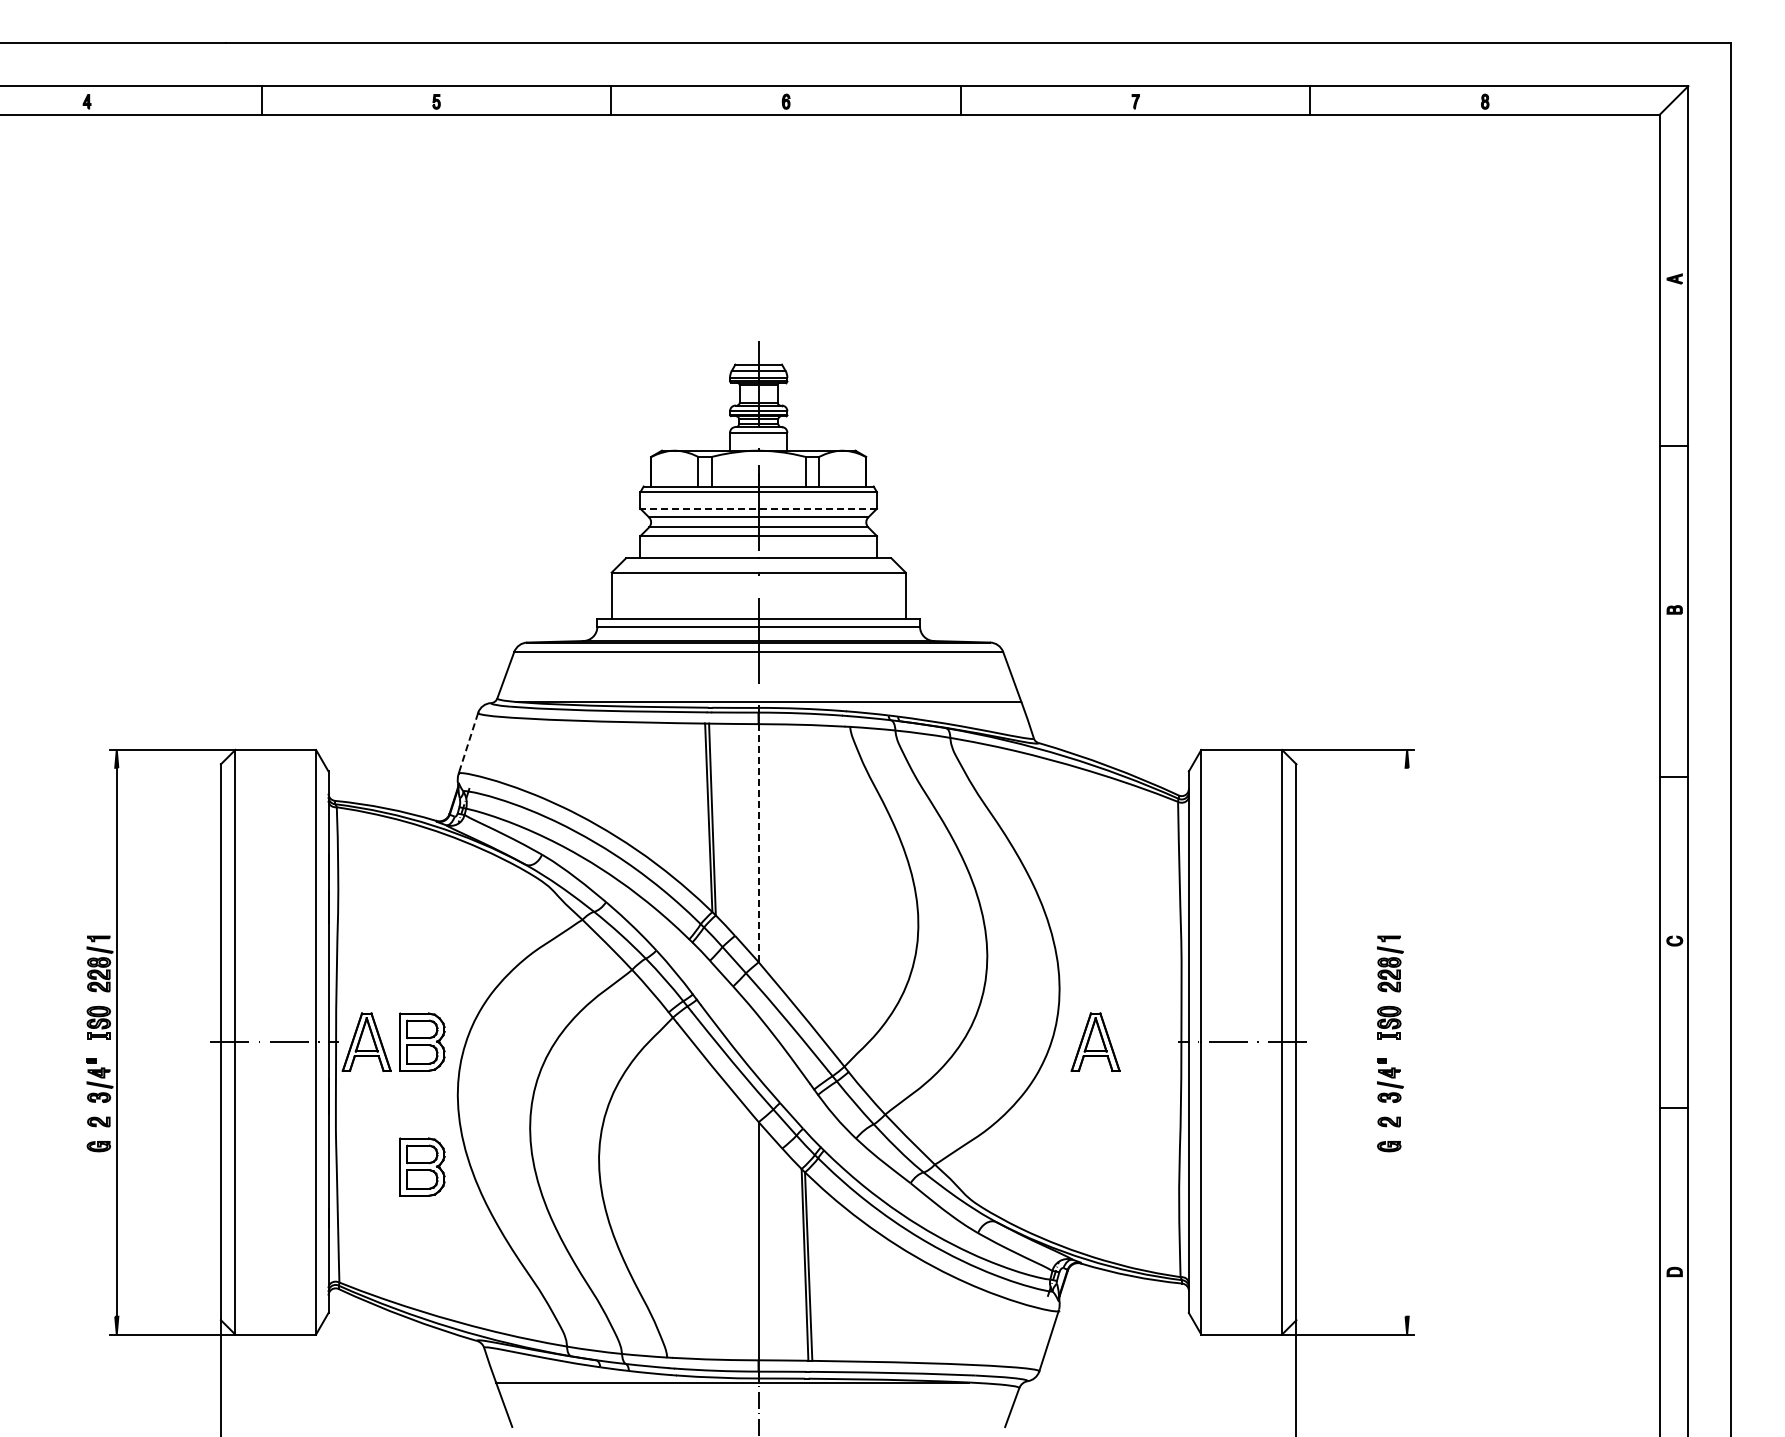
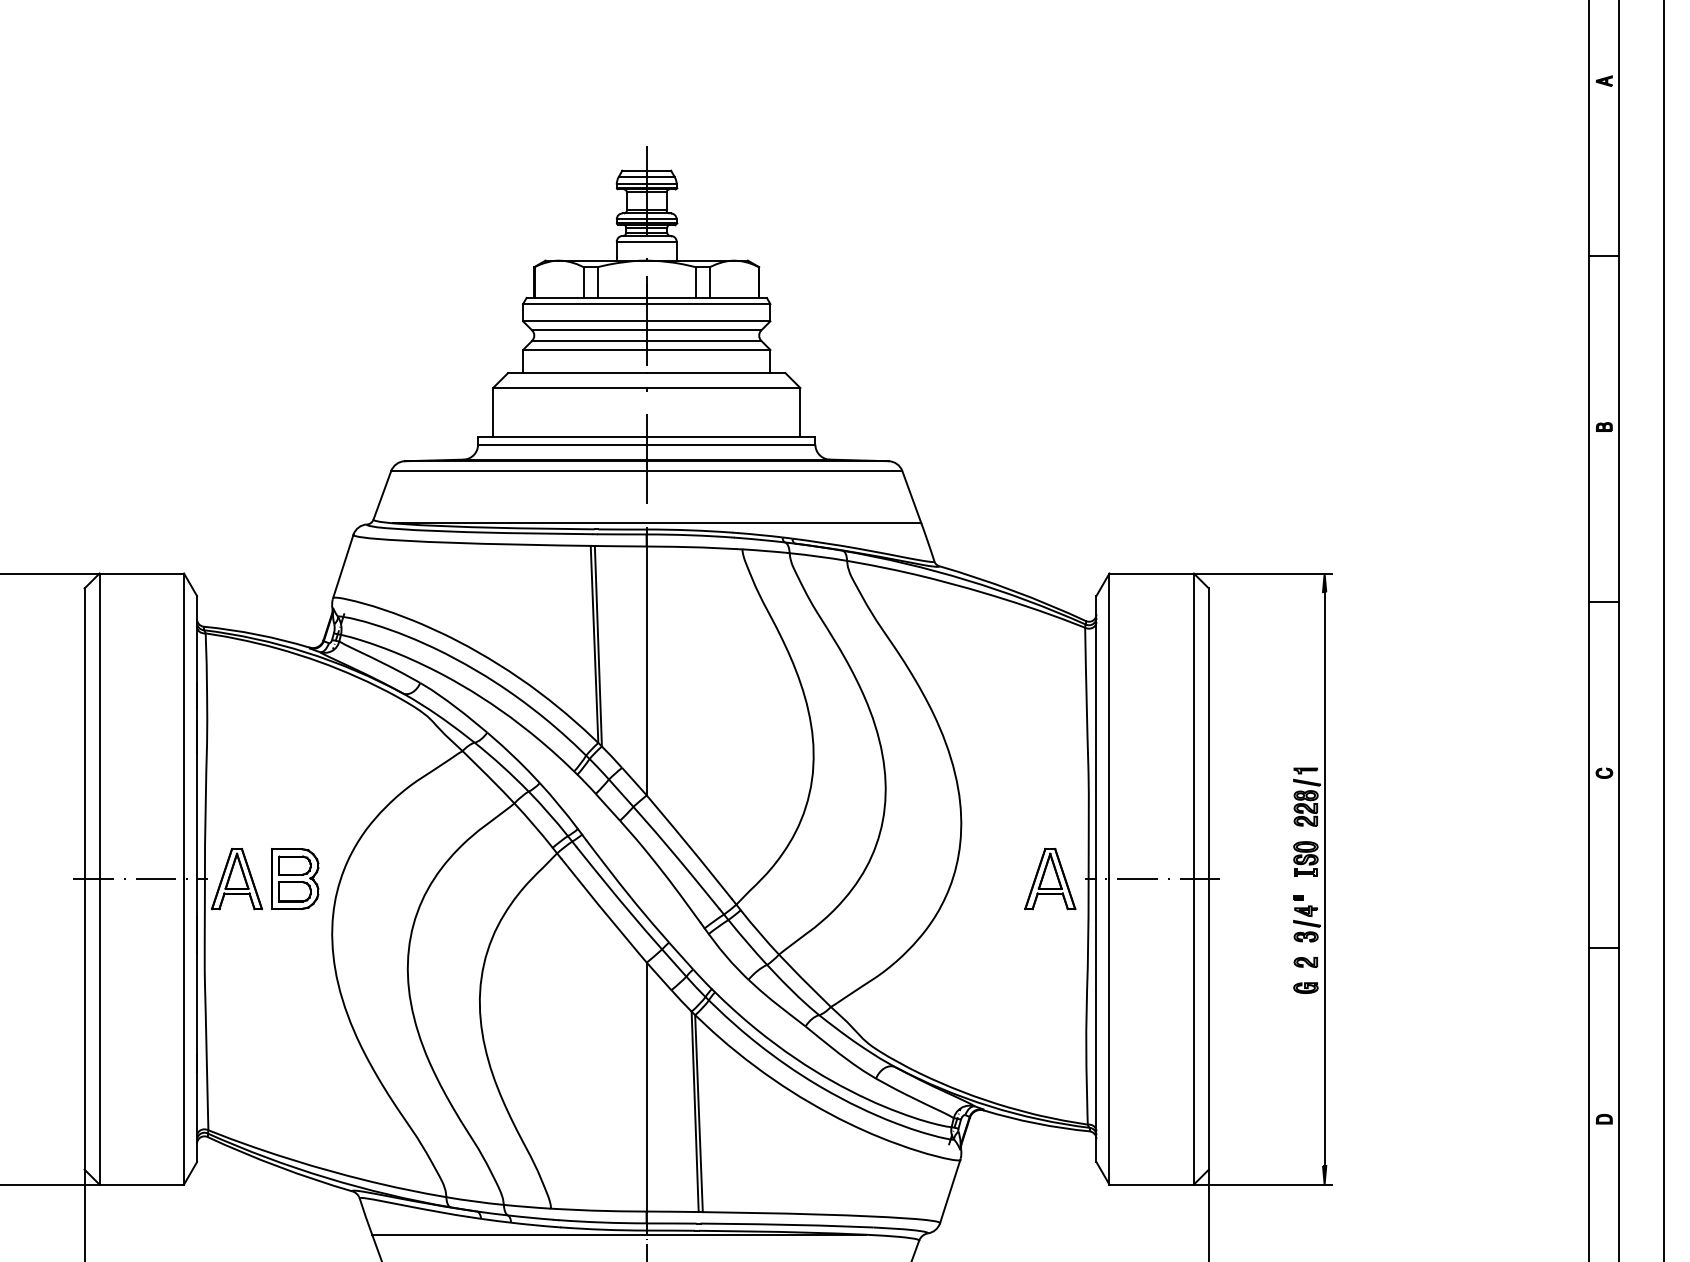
line: (758, 508) -> (646, 321), dashed -> solid
line: (468, 743) -> (343, 566), dashed -> solid
line: (758, 843) -> (646, 671), dashed -> solid
part: (1095, 1041) -> (1050, 878), moved
line: (1407, 1041) -> (1324, 878), added
part: (422, 1166) -> (295, 1008), removed

